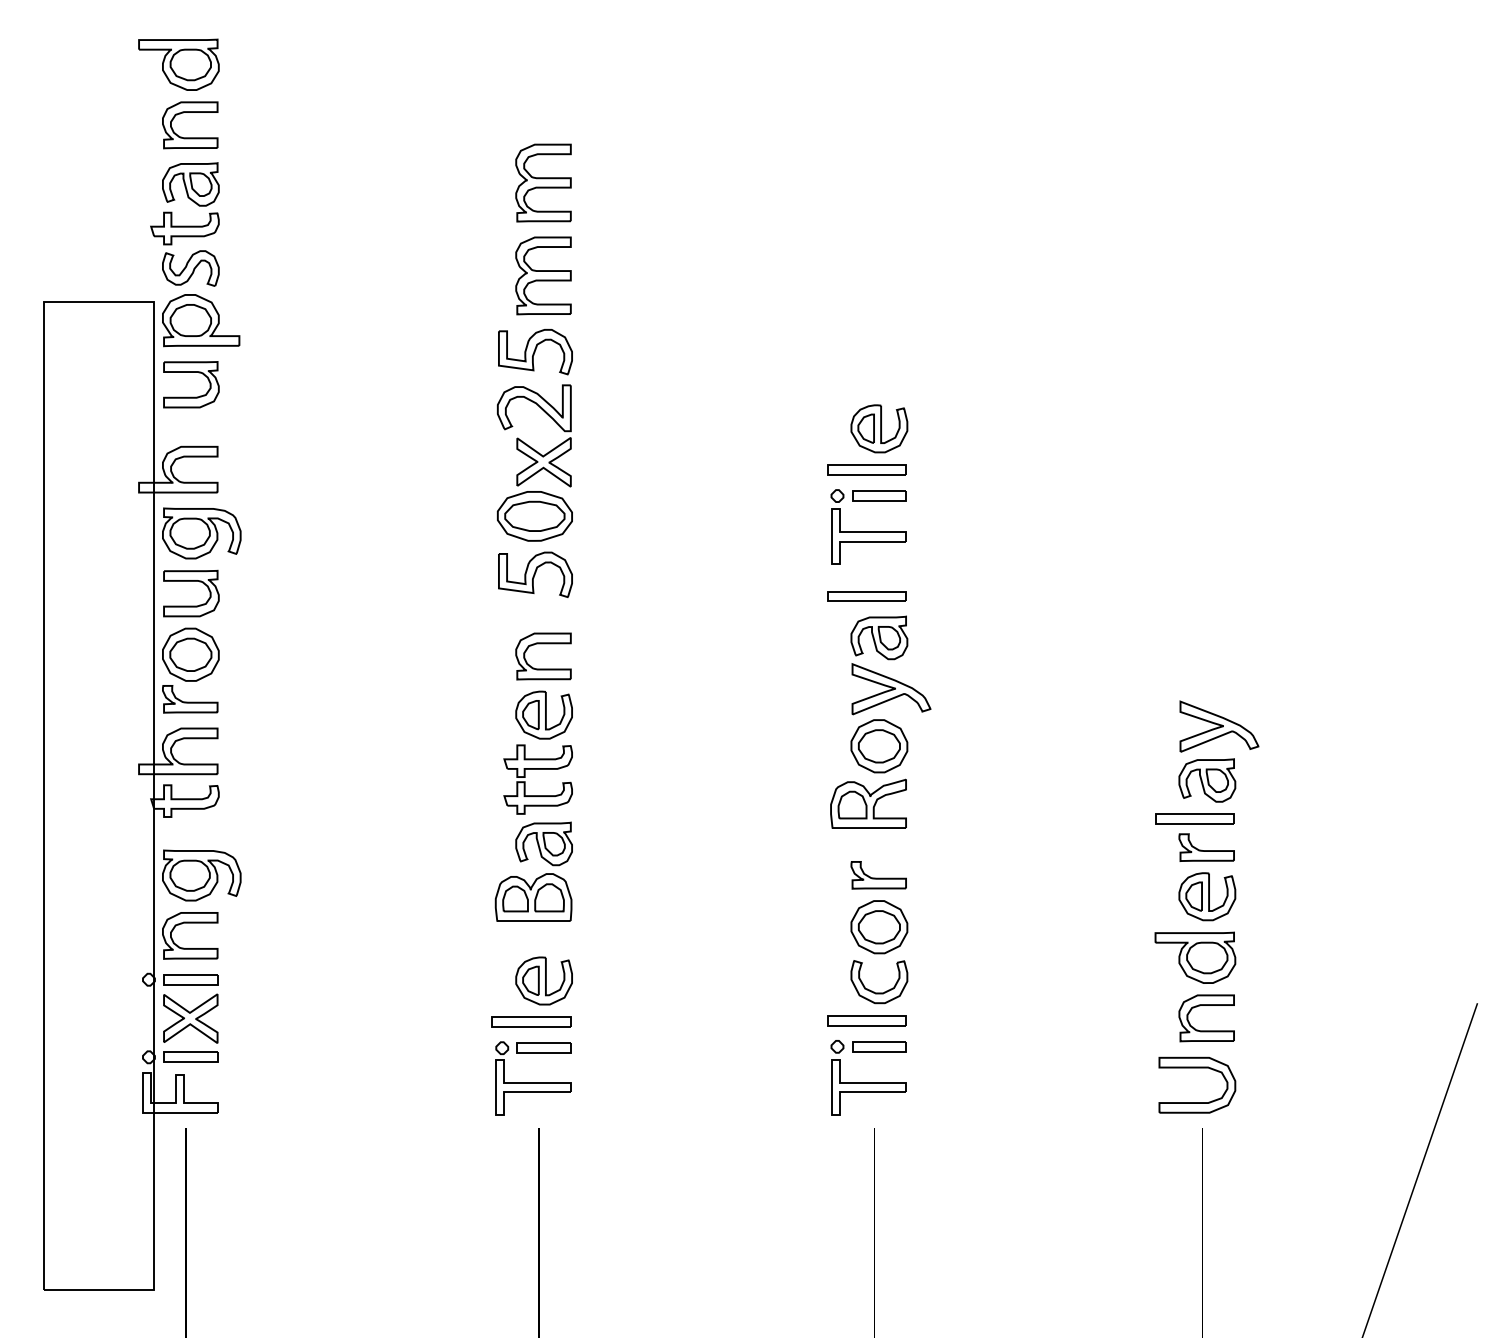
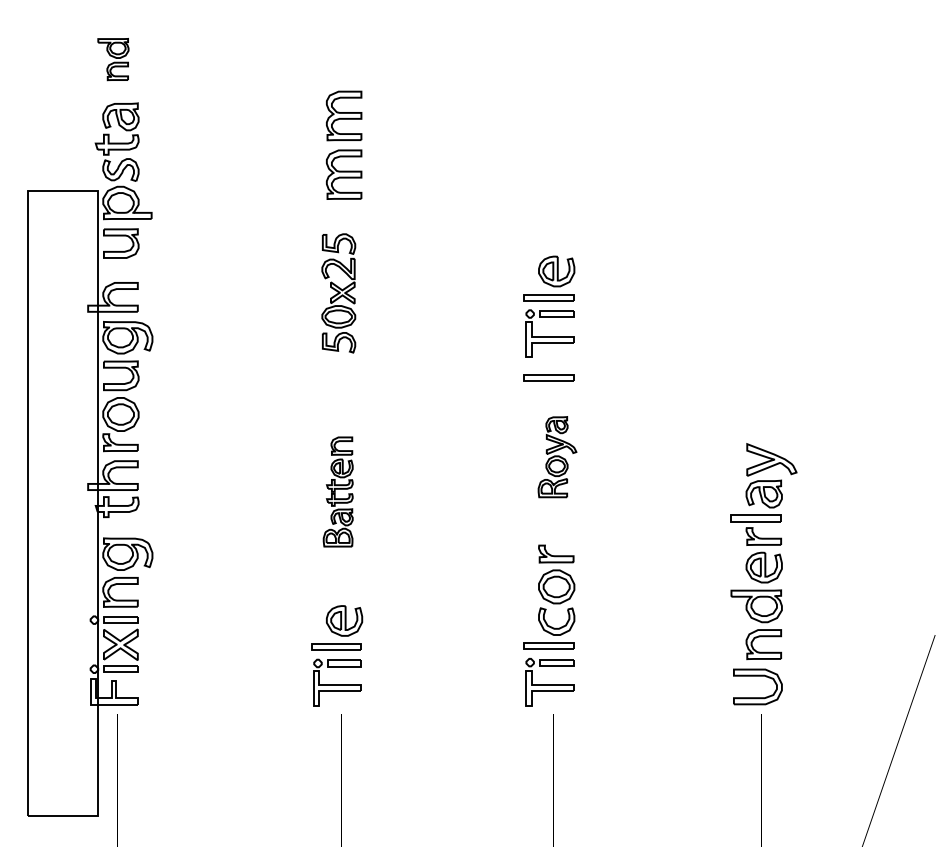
part: (179, 93) -> (113, 59), size x0.6
part: (534, 463) -> (338, 293), size x0.7
part: (880, 721) -> (557, 456), size x0.6
part: (534, 776) -> (338, 491), size x0.6

